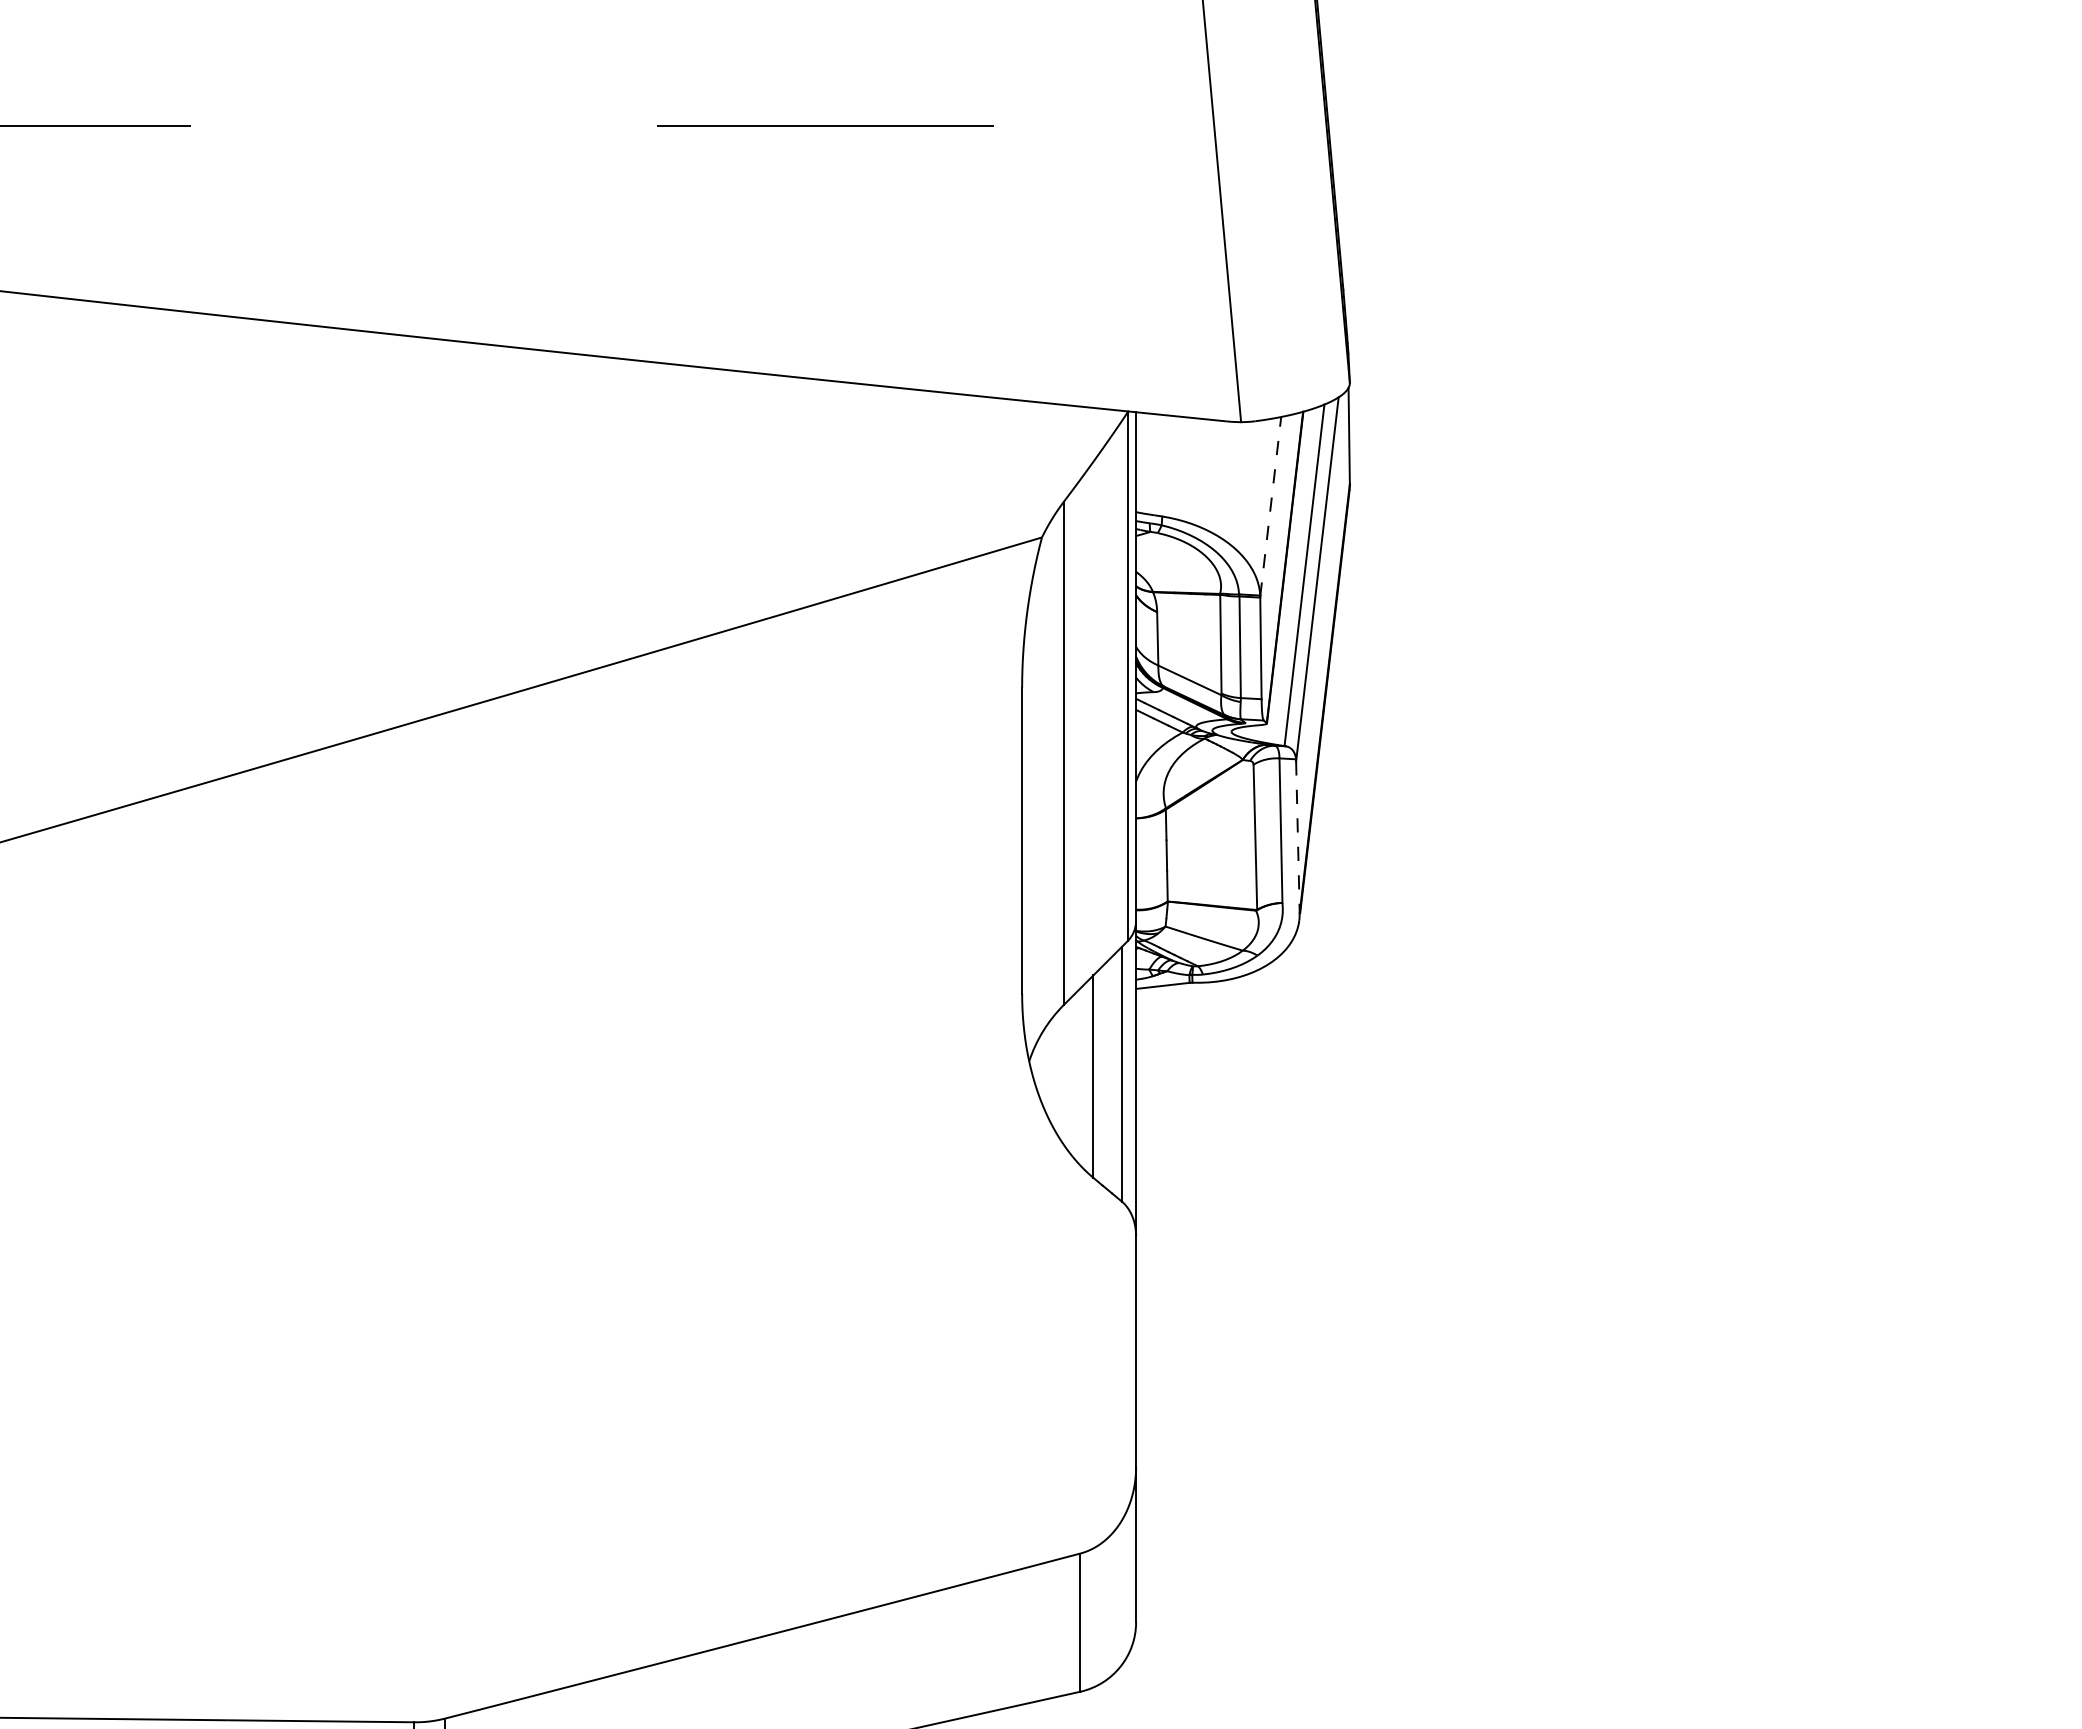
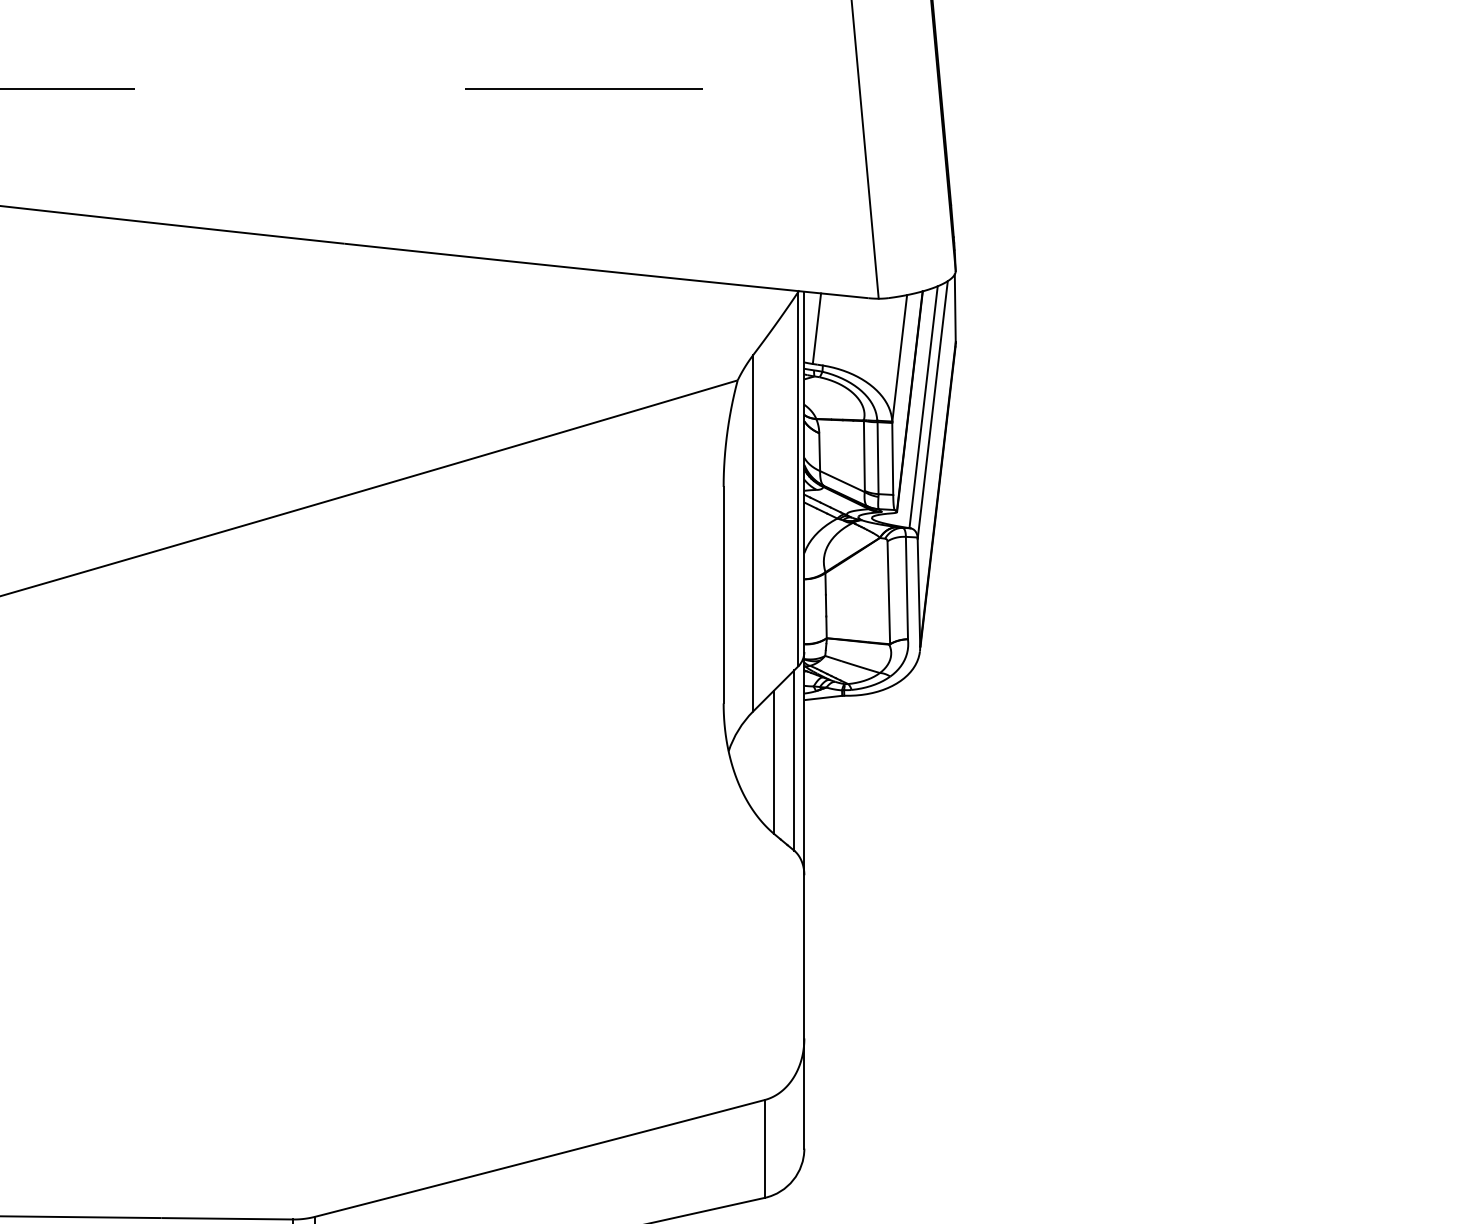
line: (1153, 464) -> (816, 328), added
line: (1270, 506) -> (899, 358), dashed -> solid
line: (1297, 837) -> (918, 592), dashed -> solid

